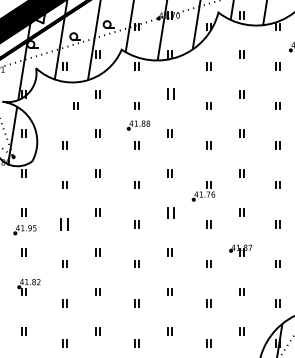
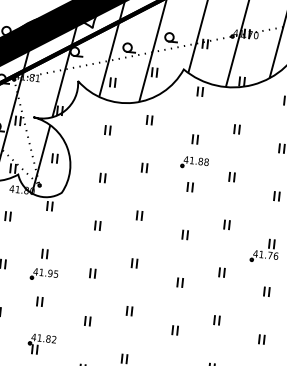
part: (169, 94) -> (235, 129), size x0.62
part: (75, 105) -> (107, 129), moved
part: (169, 212) -> (220, 272), size x0.62
part: (64, 224) -> (92, 273), size x0.62

